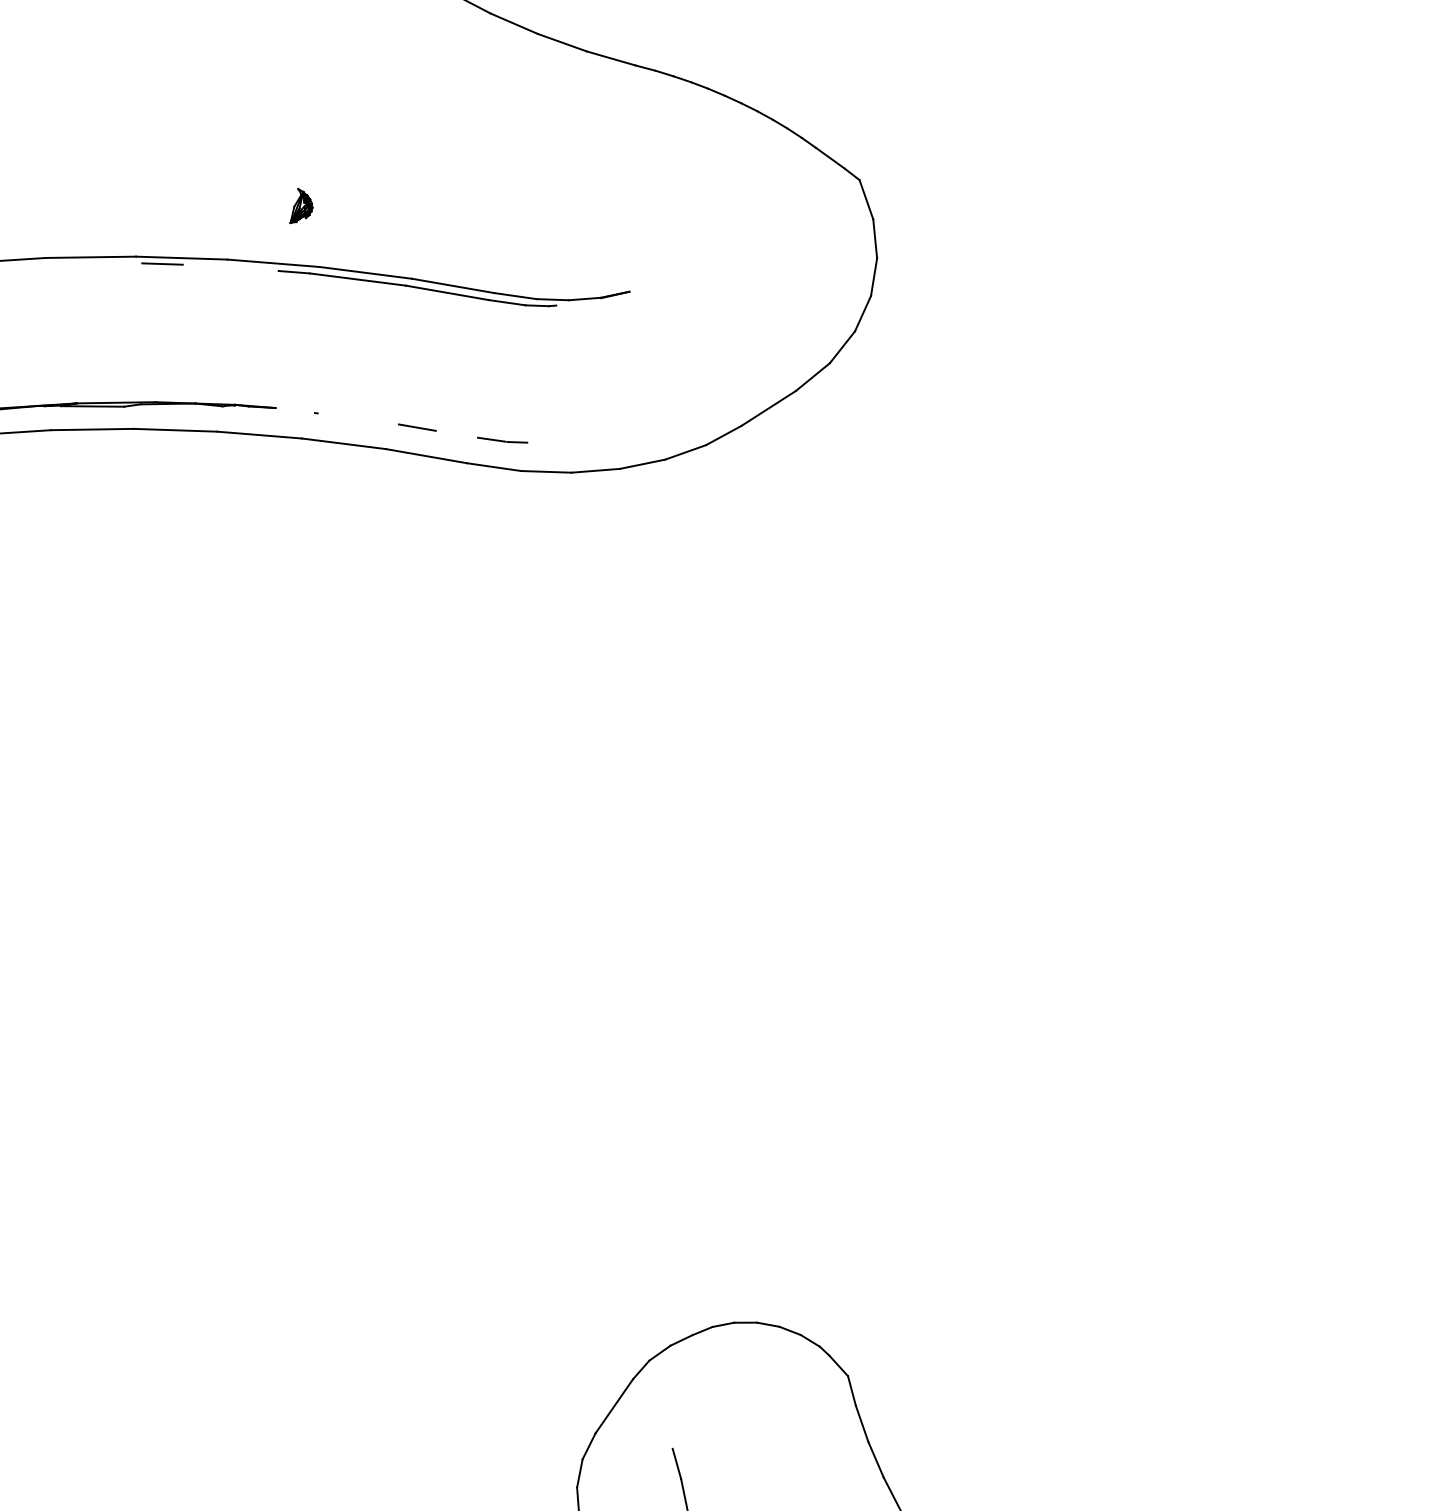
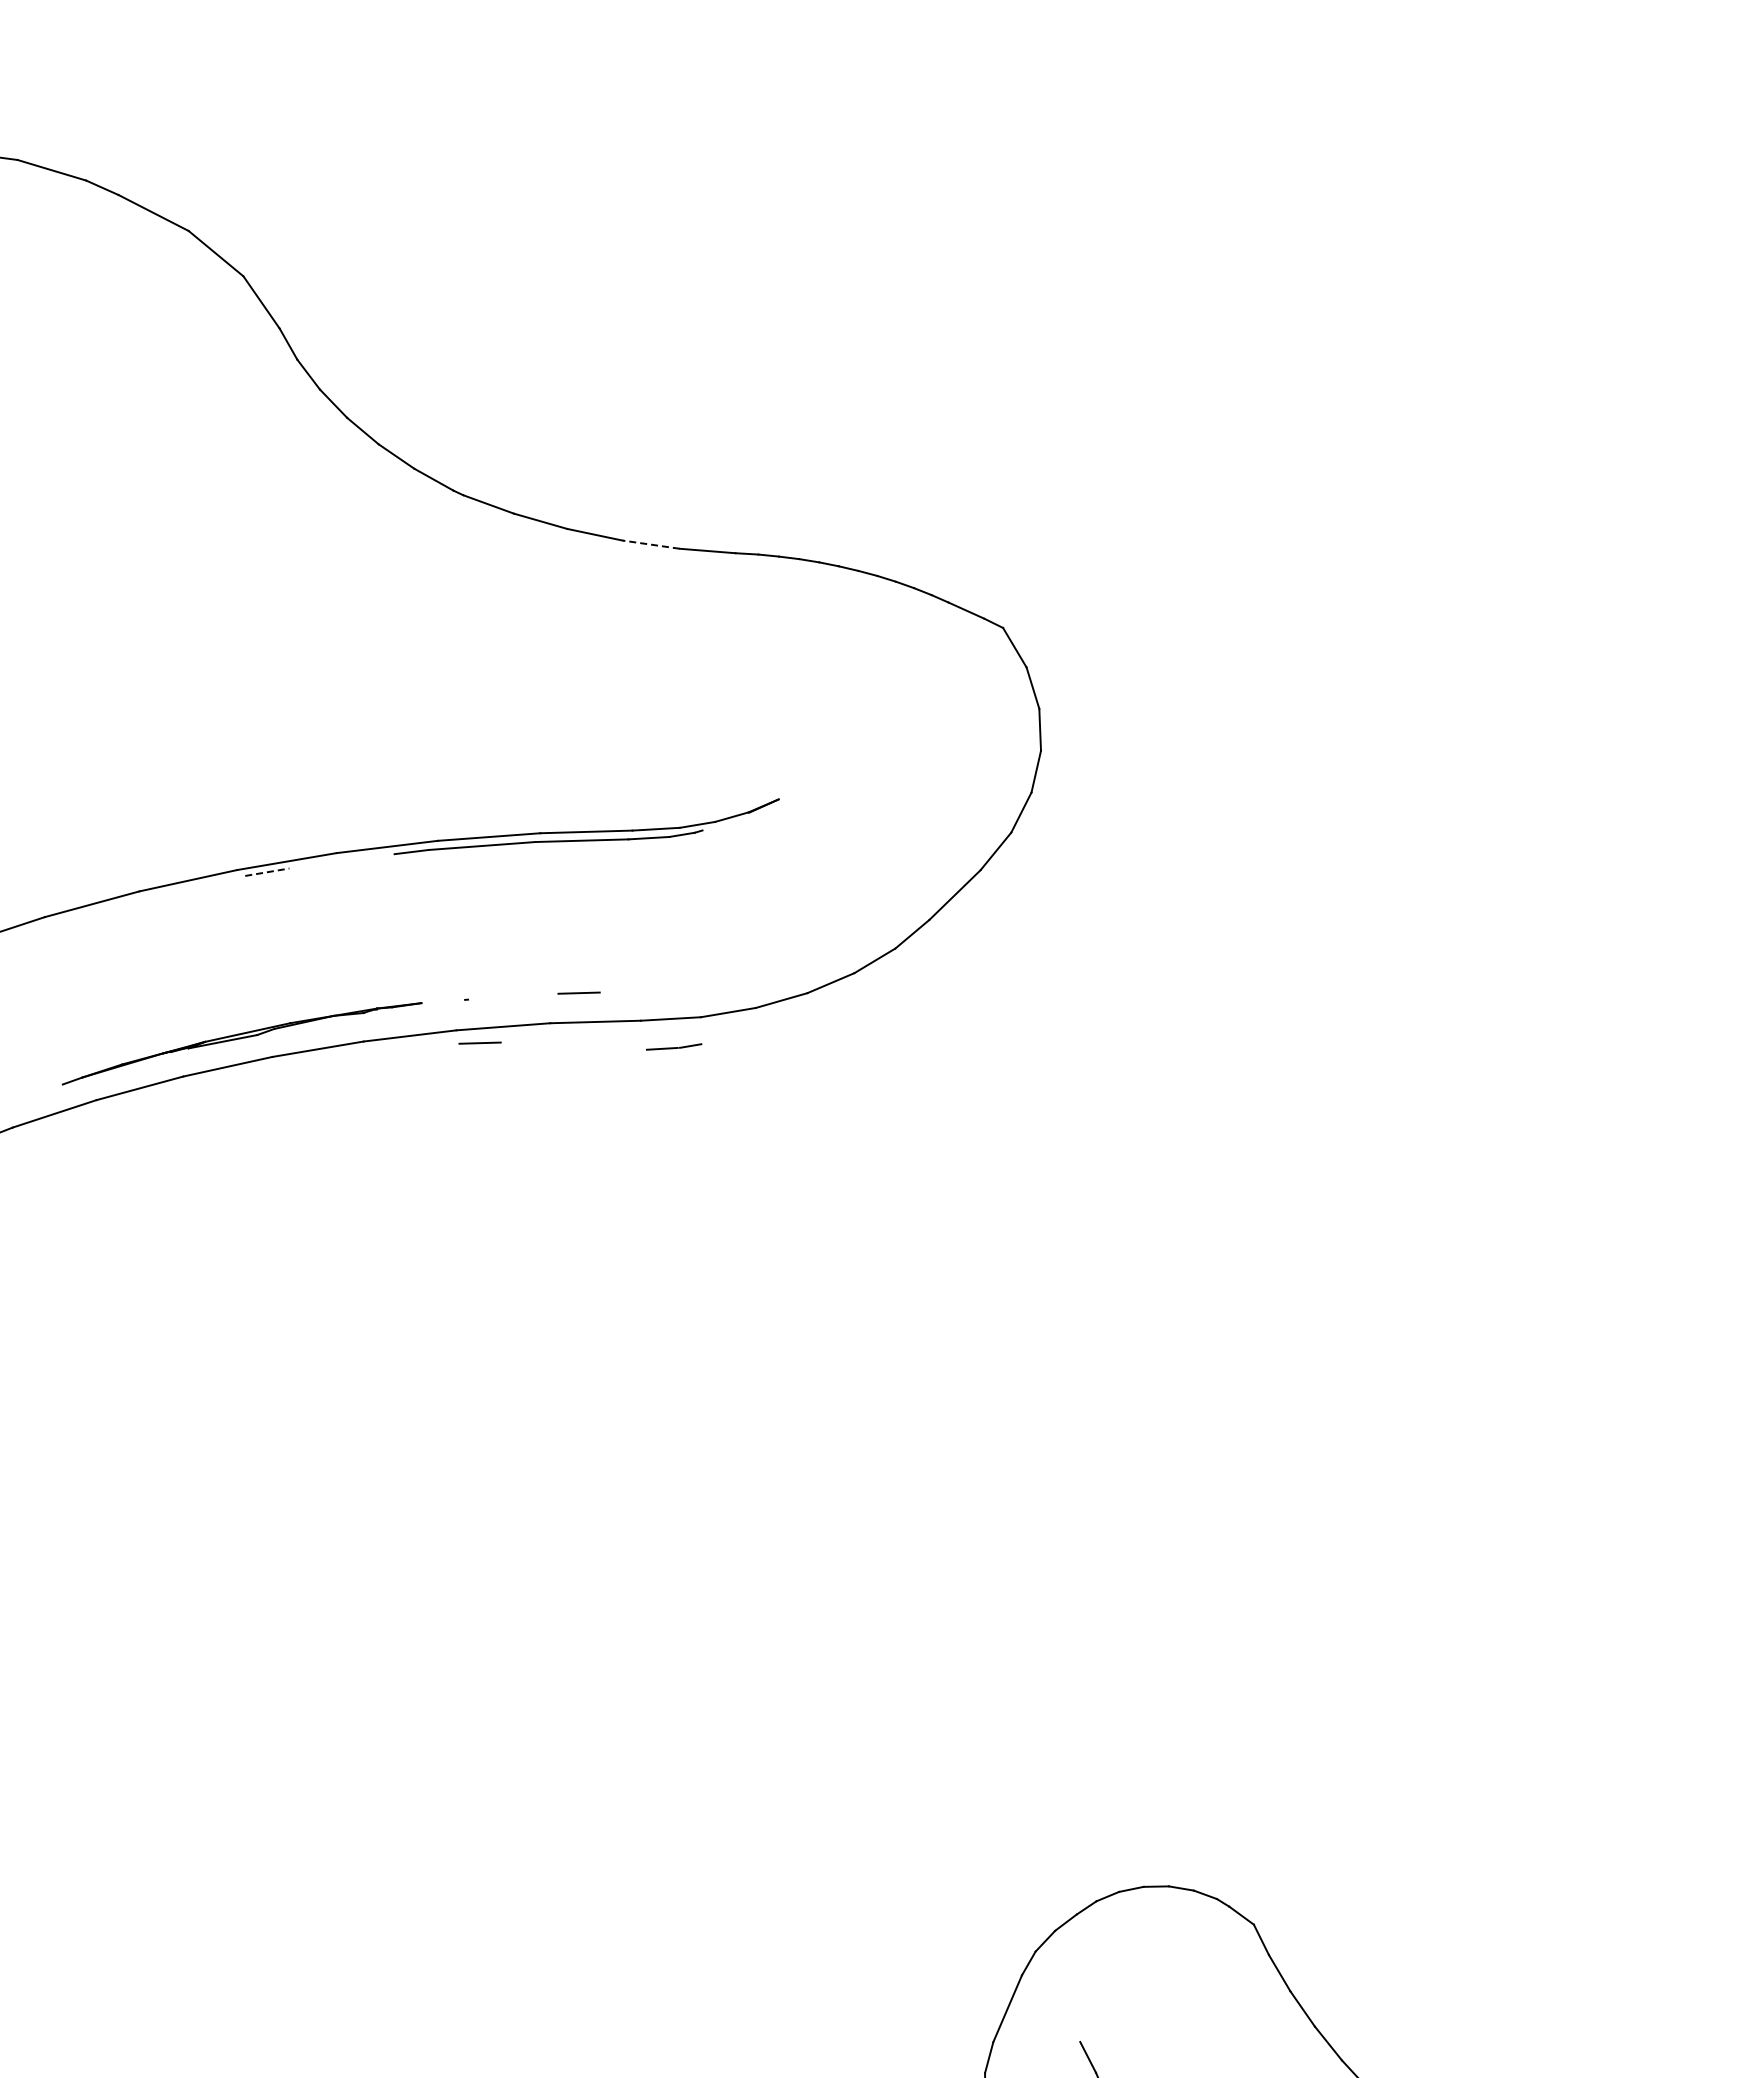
line: (562, 42) -> (651, 544), solid -> dashed
part: (302, 207) -> (406, 780), removed
line: (162, 264) -> (267, 872), solid -> dashed
part: (503, 439) -> (674, 1046), moved
line: (320, 453) -> (479, 1042), added

